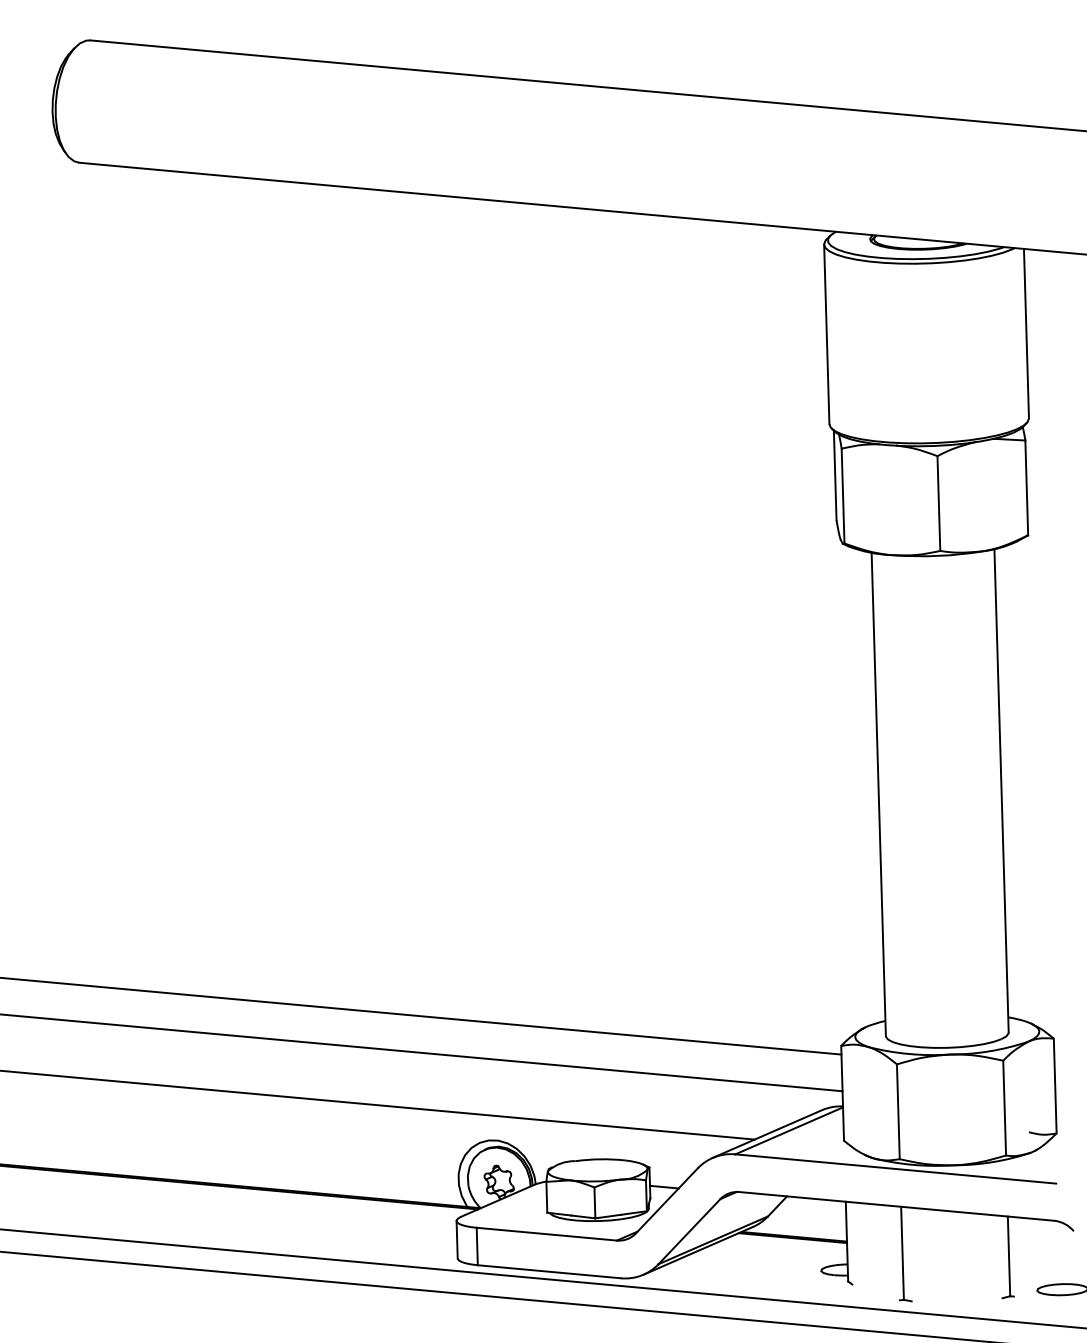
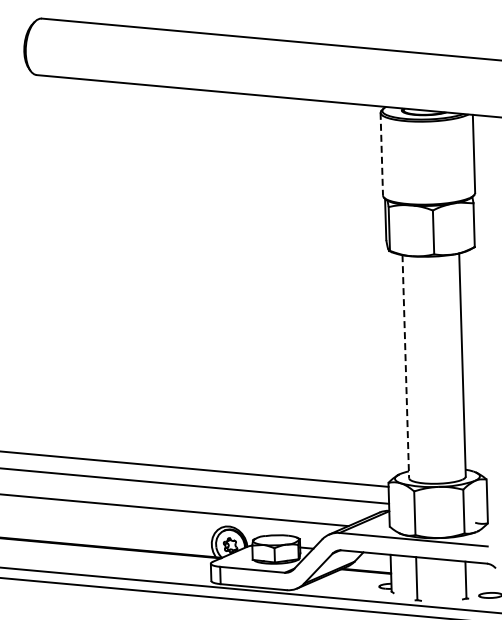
line: (826, 334) -> (381, 154), solid -> dashed
line: (878, 793) -> (405, 366), solid -> dashed

